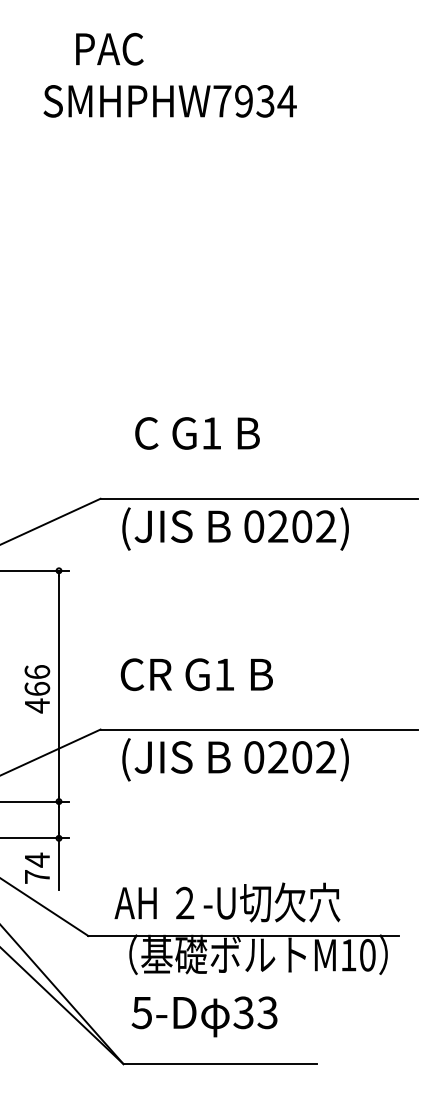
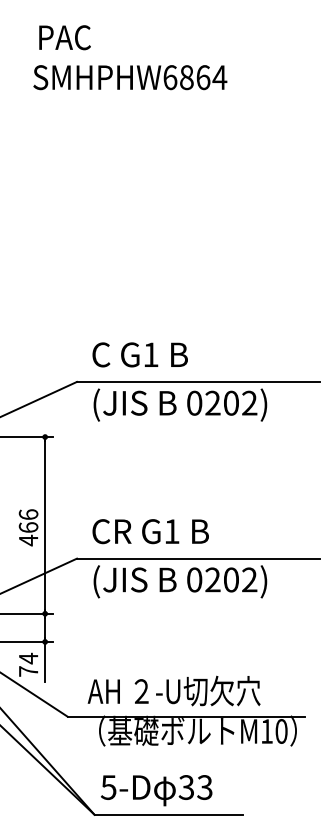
text: (109, 48) -> (64, 37), moved
text: (243, 101) -> (186, 77), SMHPHW7934 -> SMHPHW6864
text: (196, 432) -> (139, 354), moved
text: (196, 674) -> (150, 531), moved
text: (204, 1016) -> (156, 790), moved

